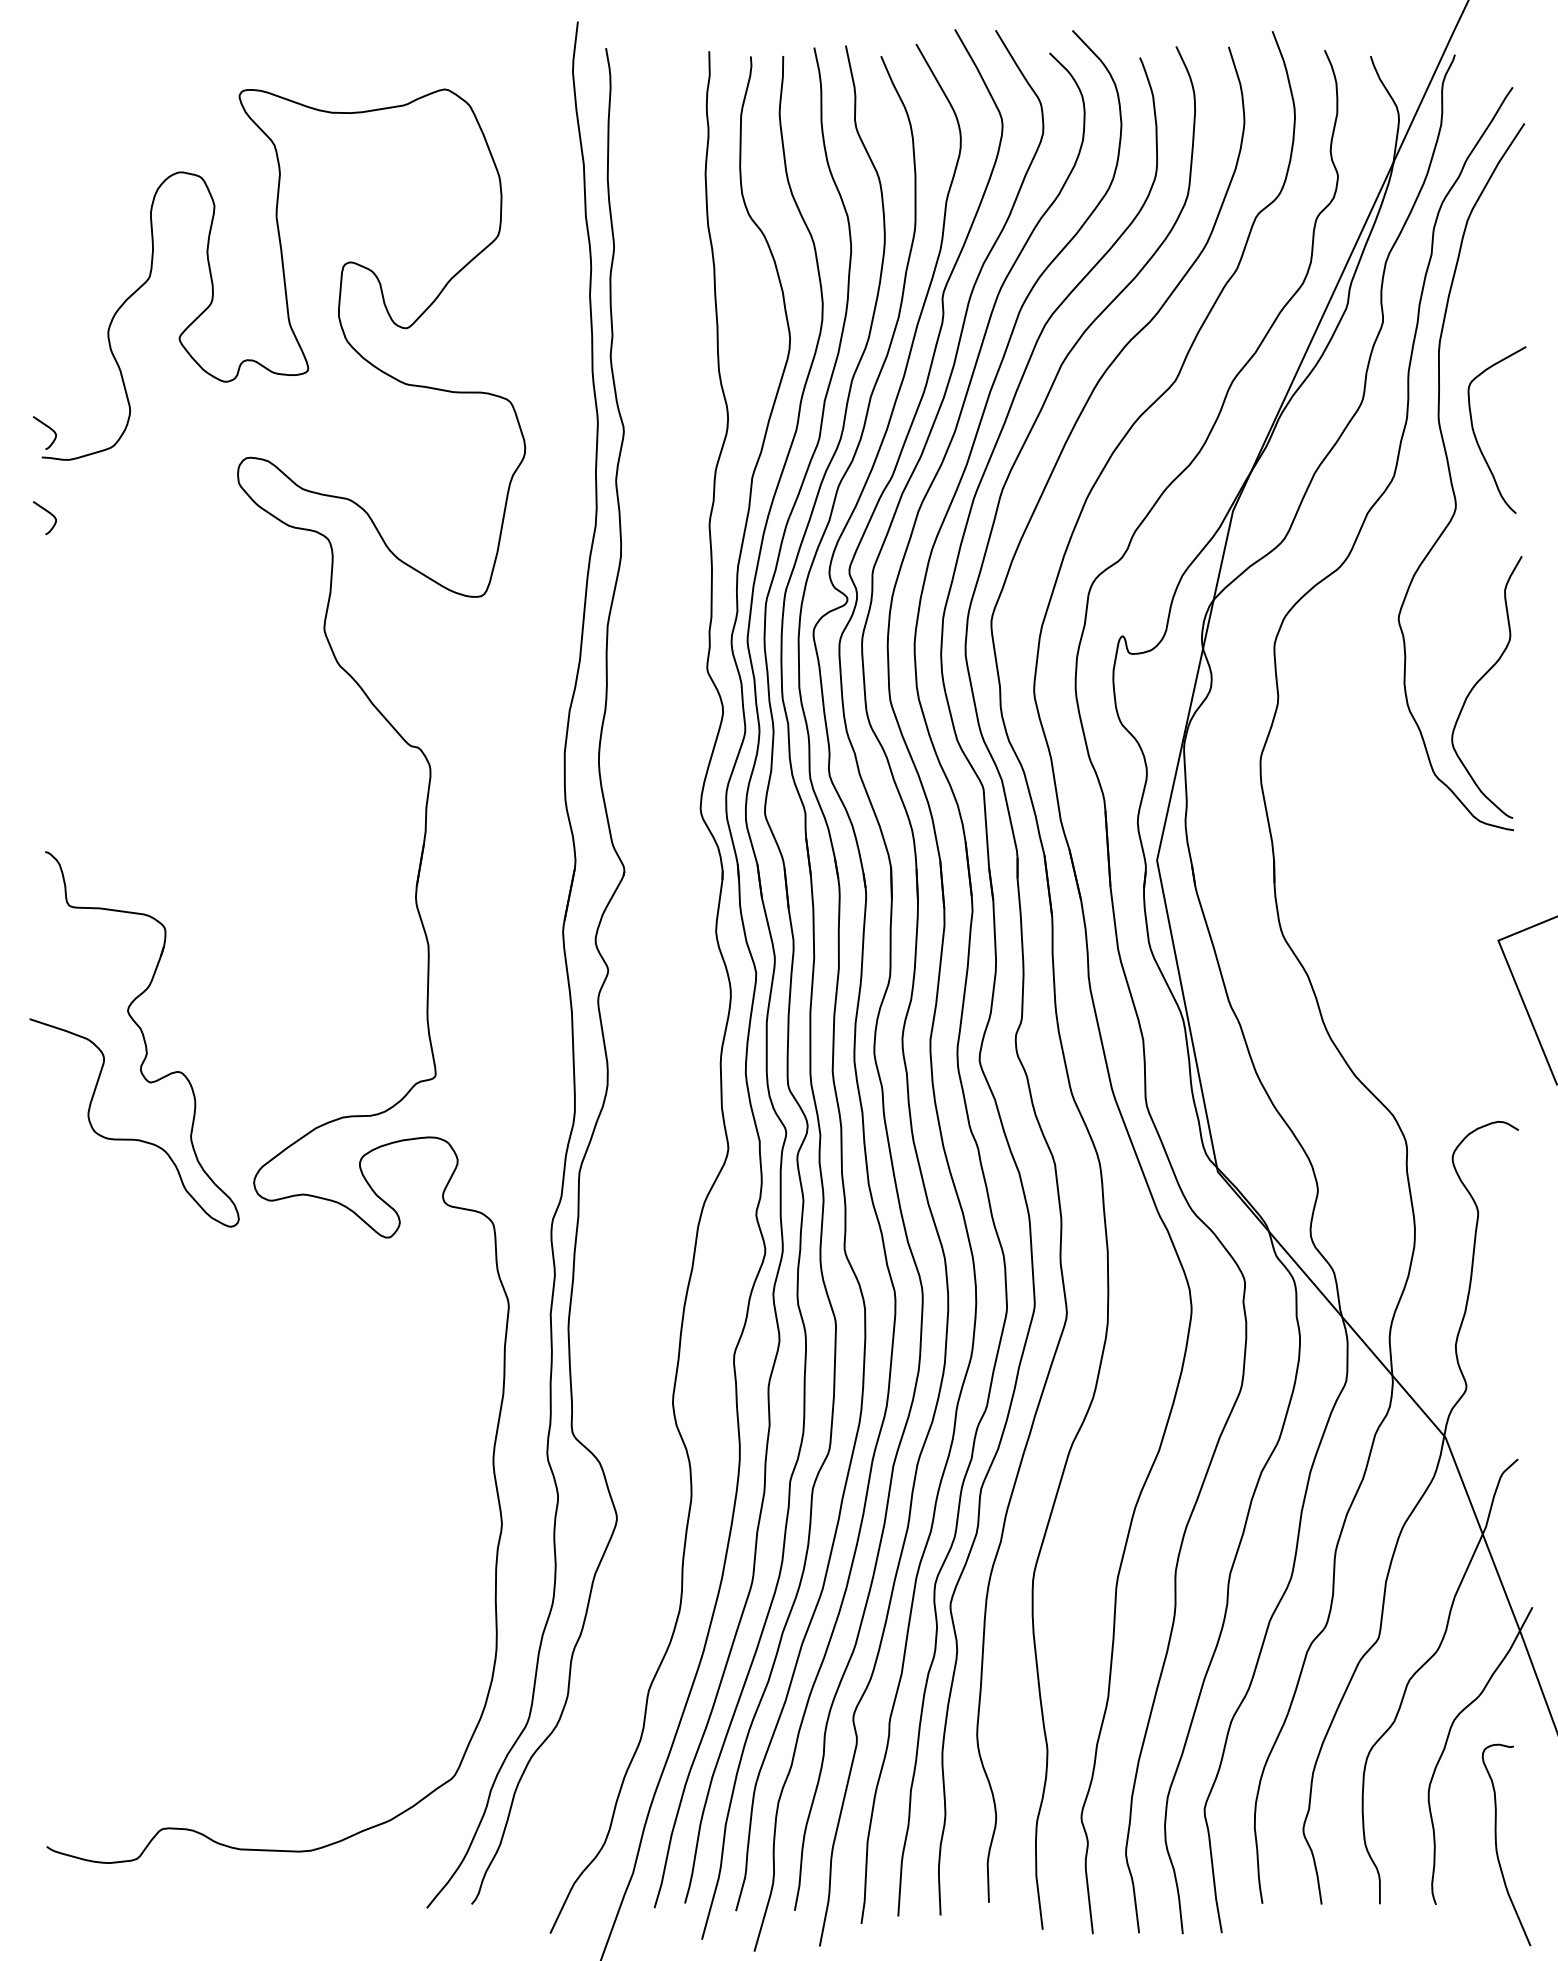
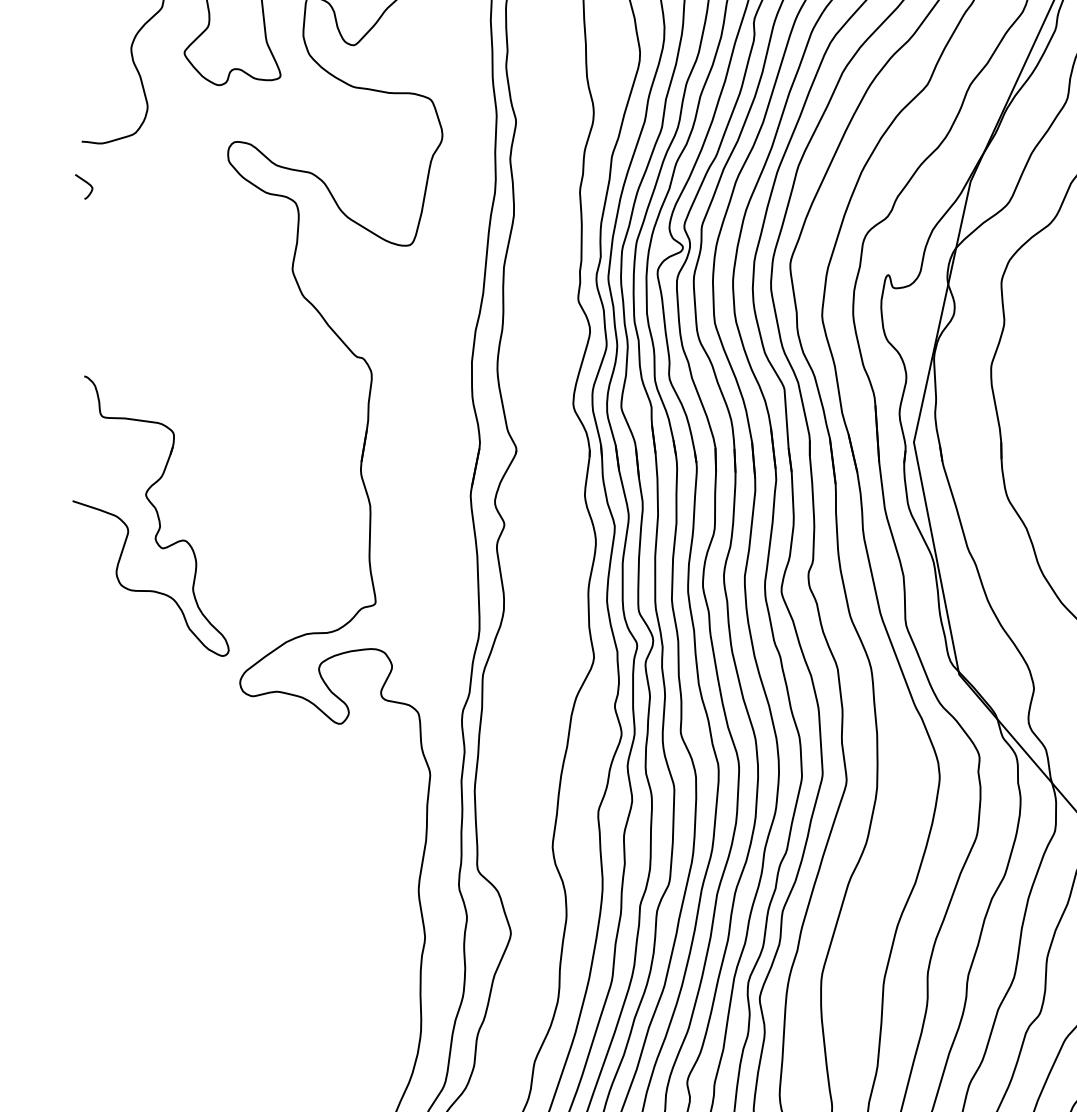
curve: (48, 428) -> (86, 120), removed
part: (142, 1037) -> (156, 514), moved

